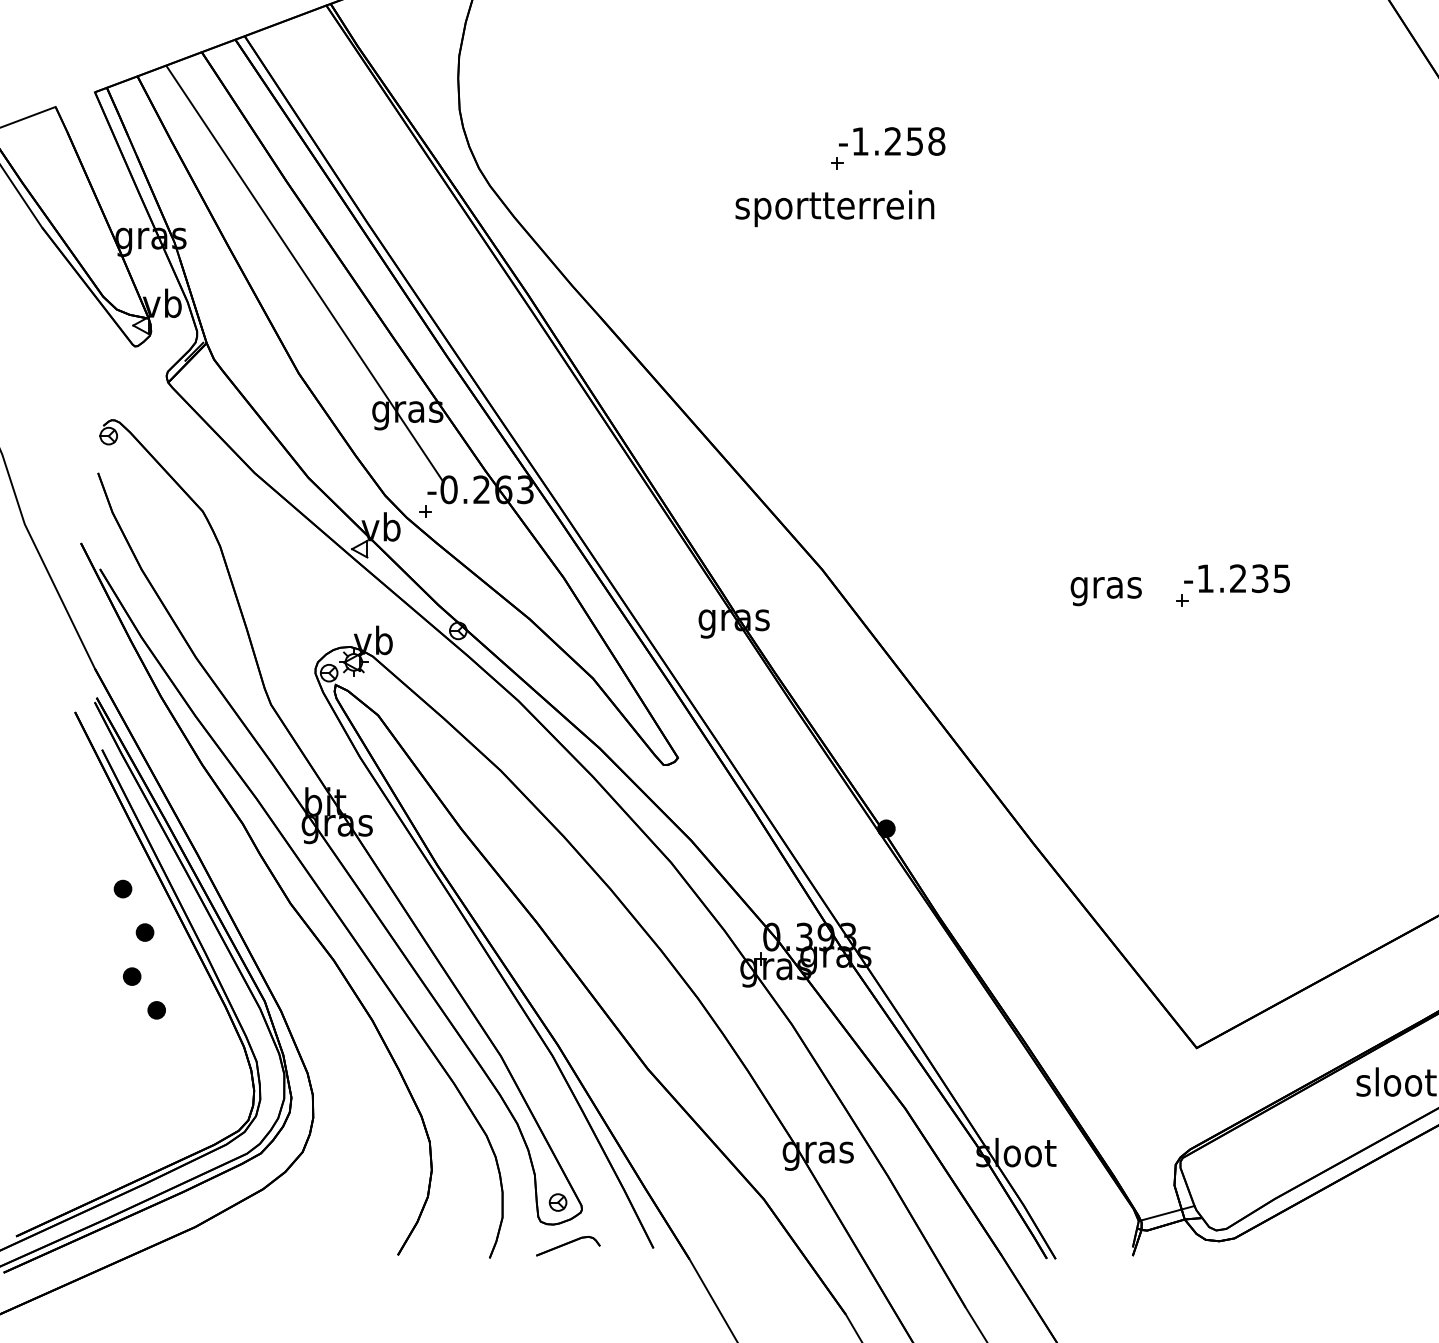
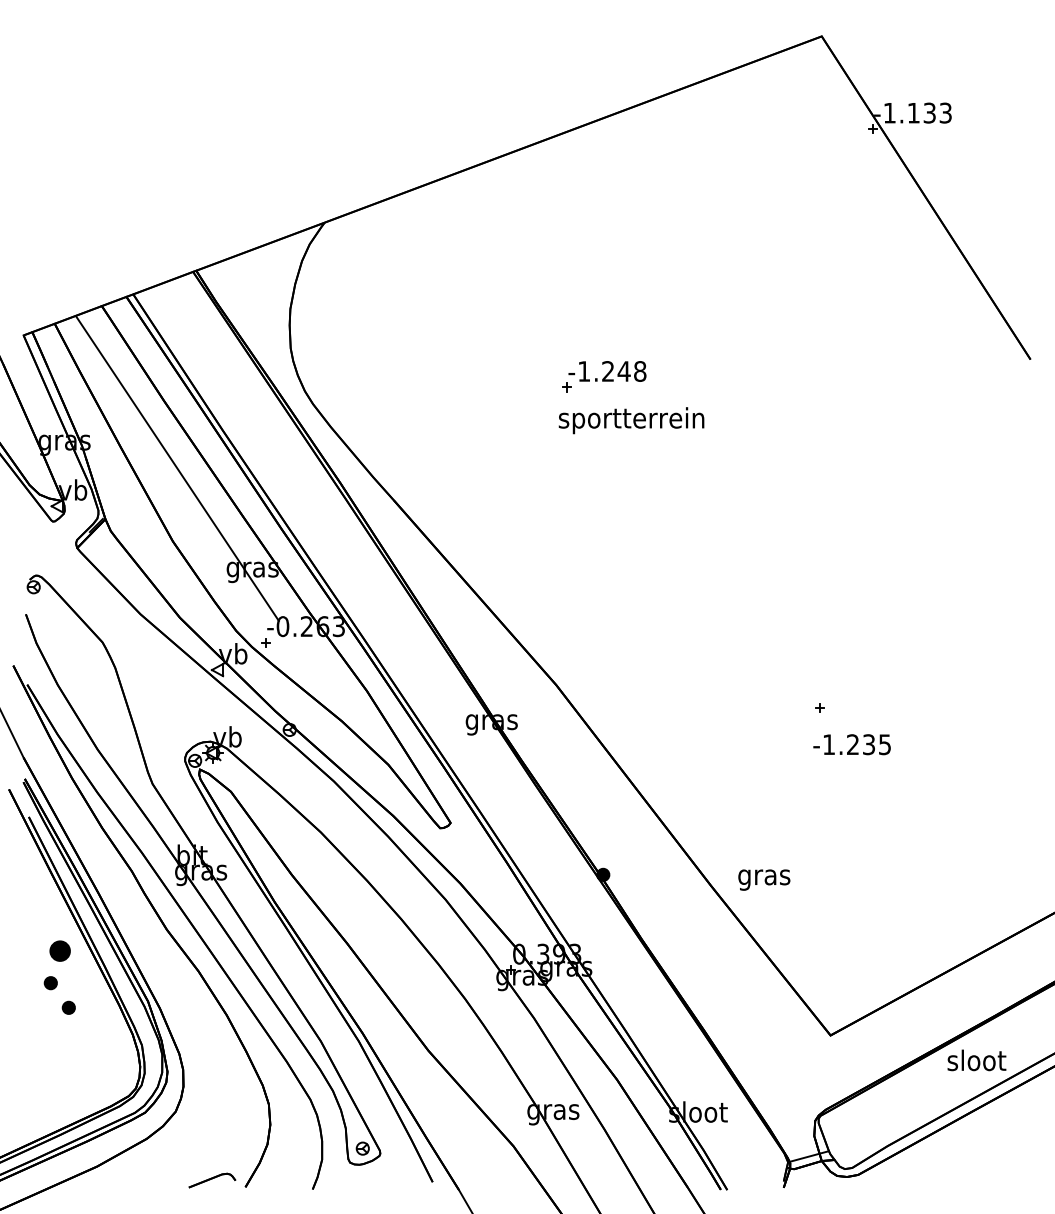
text: (914, 141) -> (623, 371), -1.258 -> -1.248
text: (834, 208) -> (631, 420), moved
text: (1236, 578) -> (851, 744), moved
text: (1106, 590) -> (764, 879), moved
part: (123, 888) -> (44, 918), removed
part: (145, 932) -> (60, 950), size x1.6
part: (568, 1246) -> (212, 1180), moved

